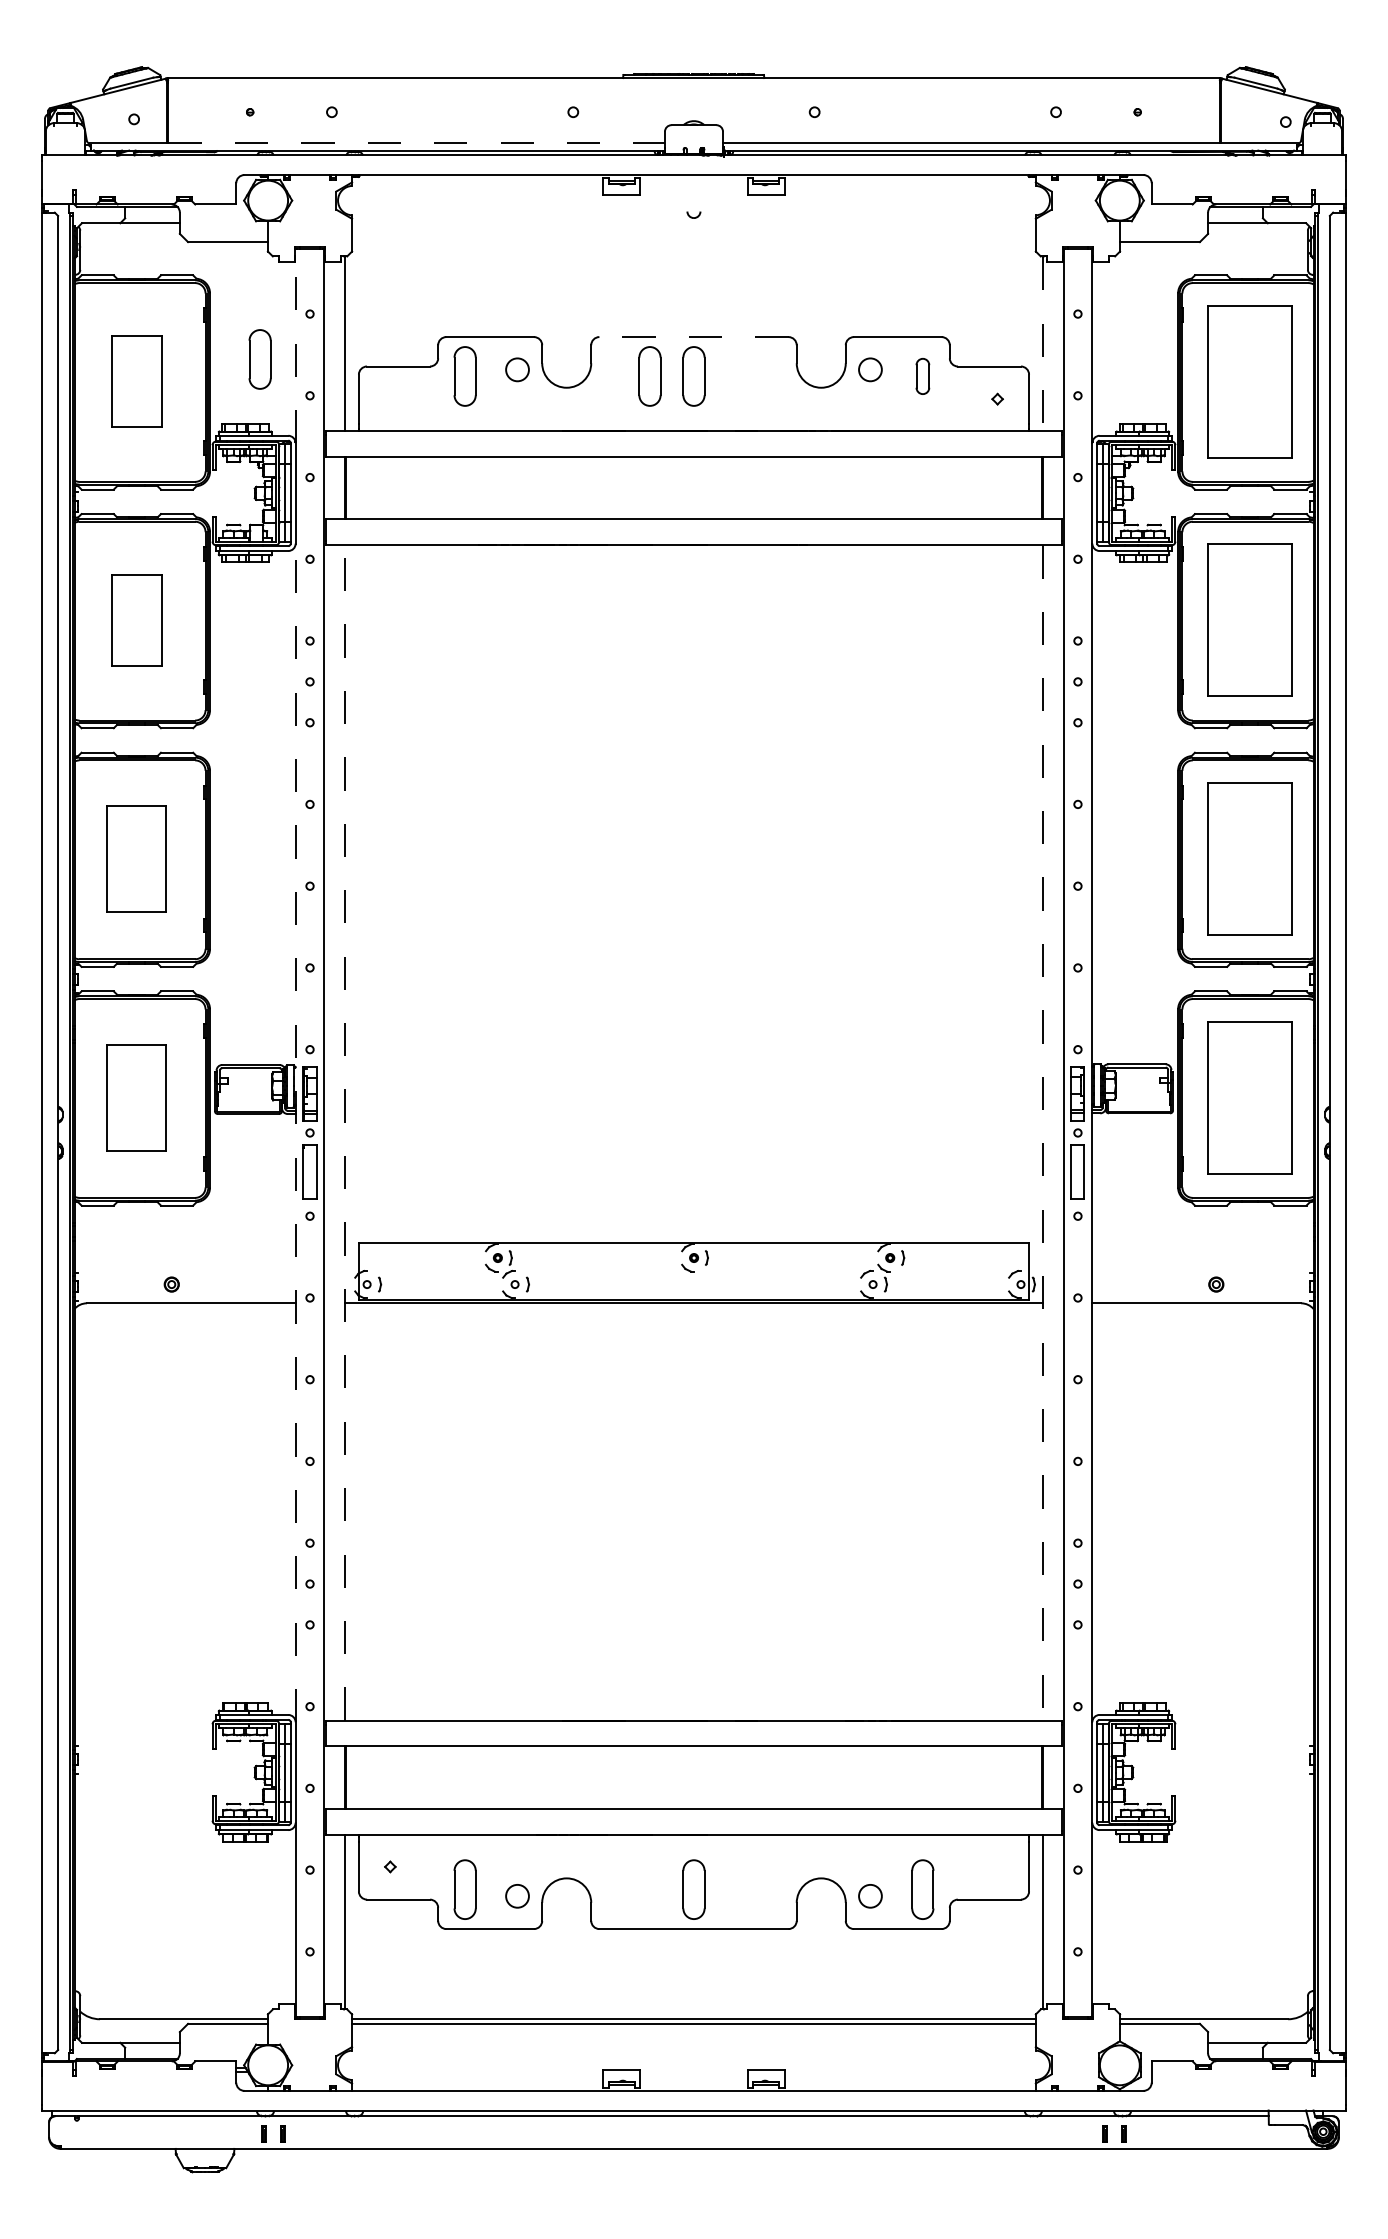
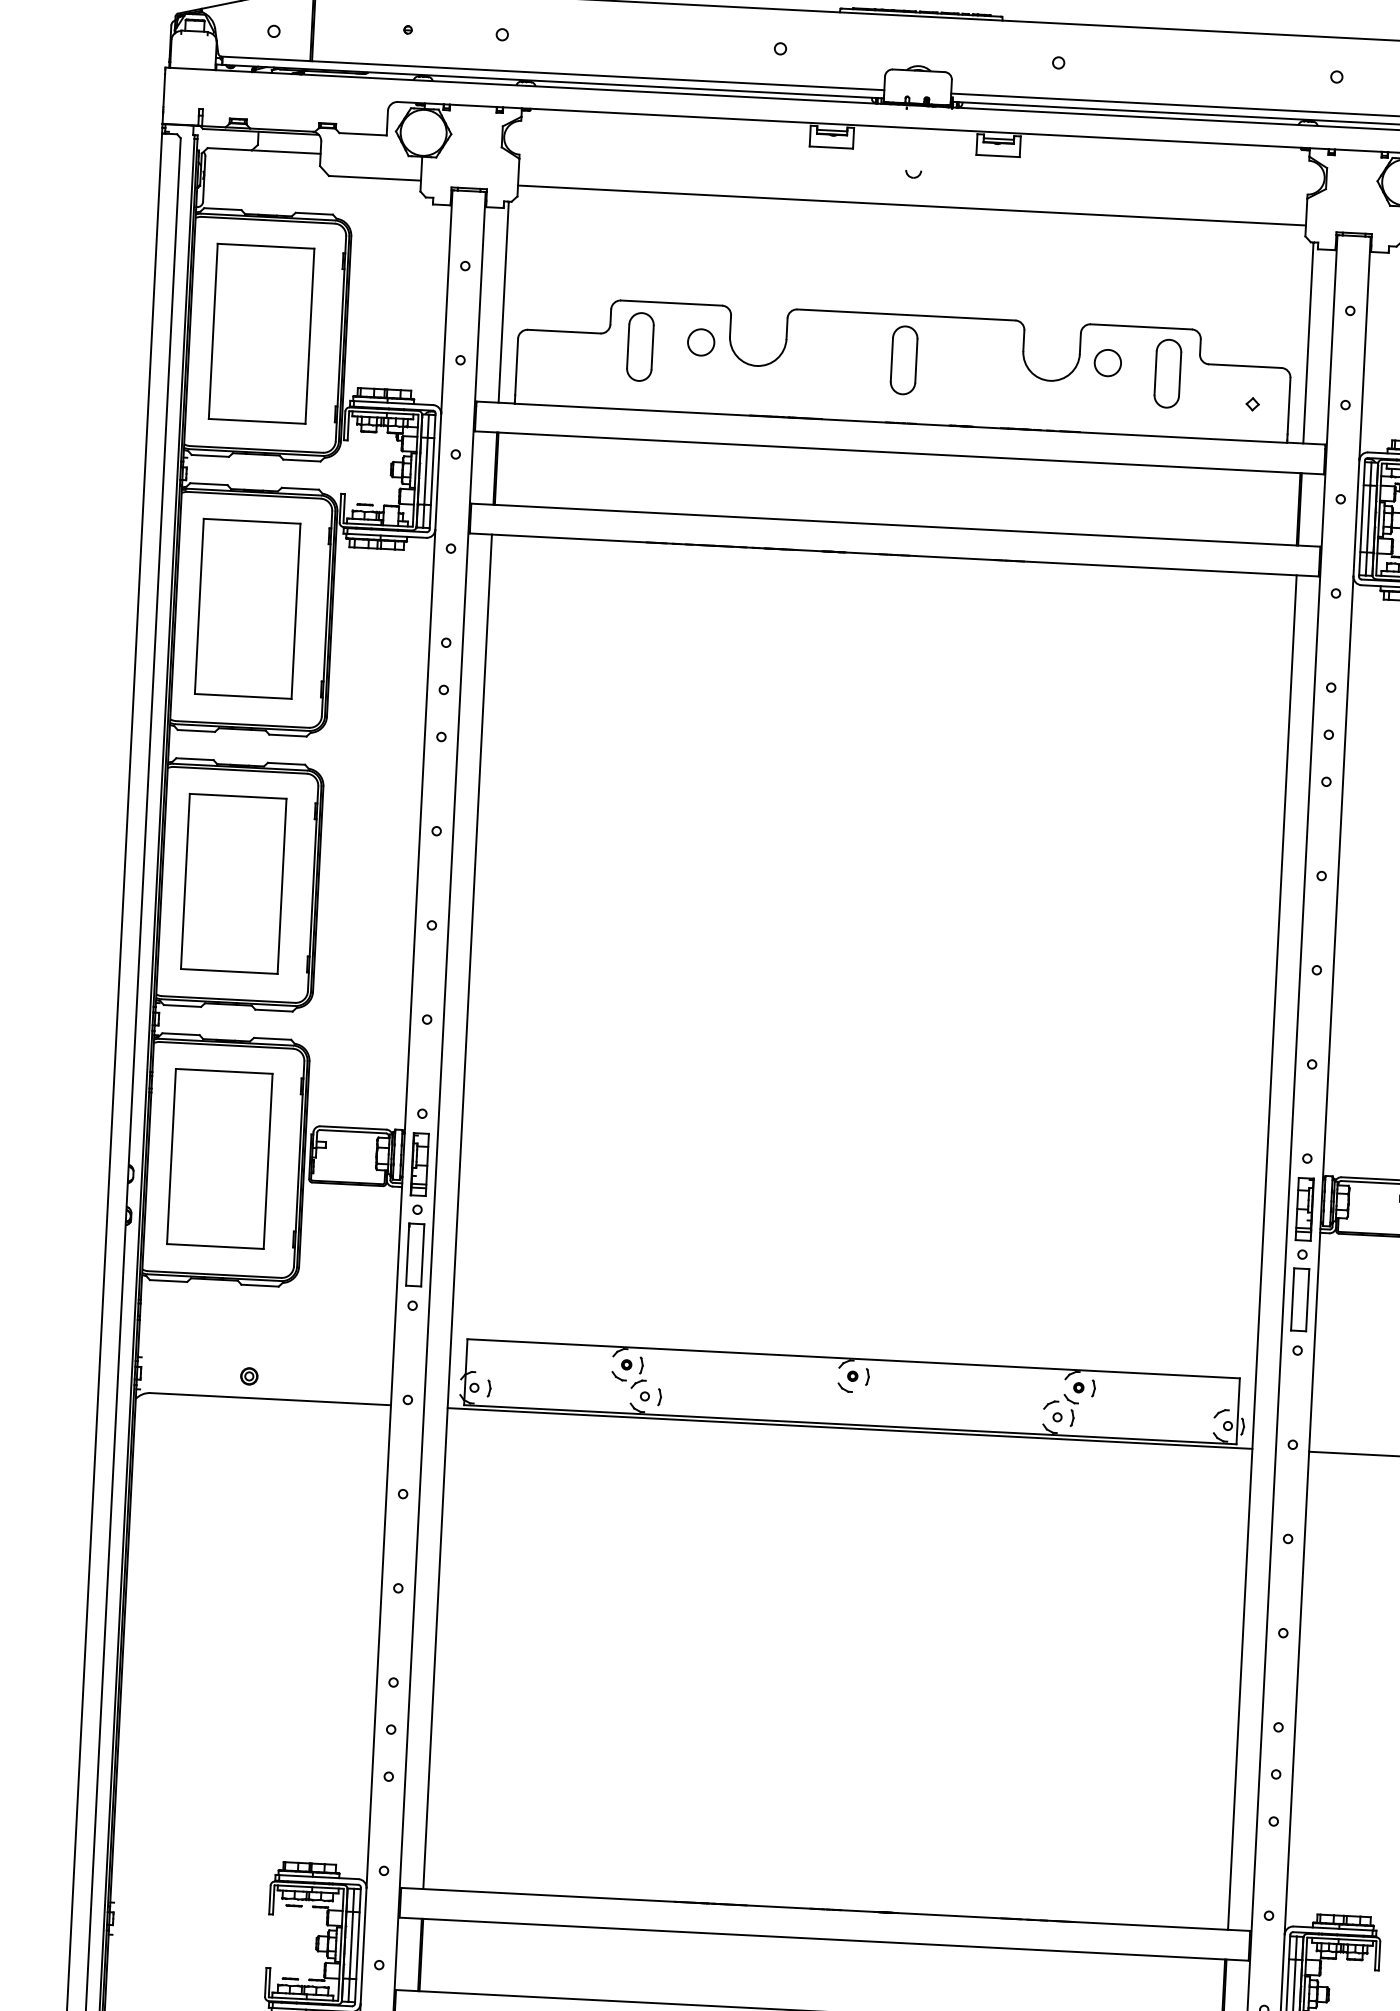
line: (417, 143) -> (599, 75), dashed -> solid
line: (693, 242) -> (911, 205), added
line: (693, 337) -> (905, 315), dashed -> solid
line: (1043, 344) -> (1308, 343), dashed -> solid
line: (295, 345) -> (446, 301), dashed -> solid
part: (259, 359) -> (404, 315), removed
part: (649, 376) -> (852, 357), removed
part: (922, 376) -> (1167, 373), size x1.67
part: (136, 381) -> (261, 333), size x1.67
part: (136, 619) -> (247, 607), size x1.67
part: (136, 858) -> (233, 883), size x1.43
part: (136, 1097) -> (219, 1158), size x1.43
line: (295, 1132) -> (400, 1208), dashed -> solid
line: (344, 1132) -> (457, 1211), dashed -> solid
line: (1043, 1132) -> (1262, 1252), dashed -> solid

